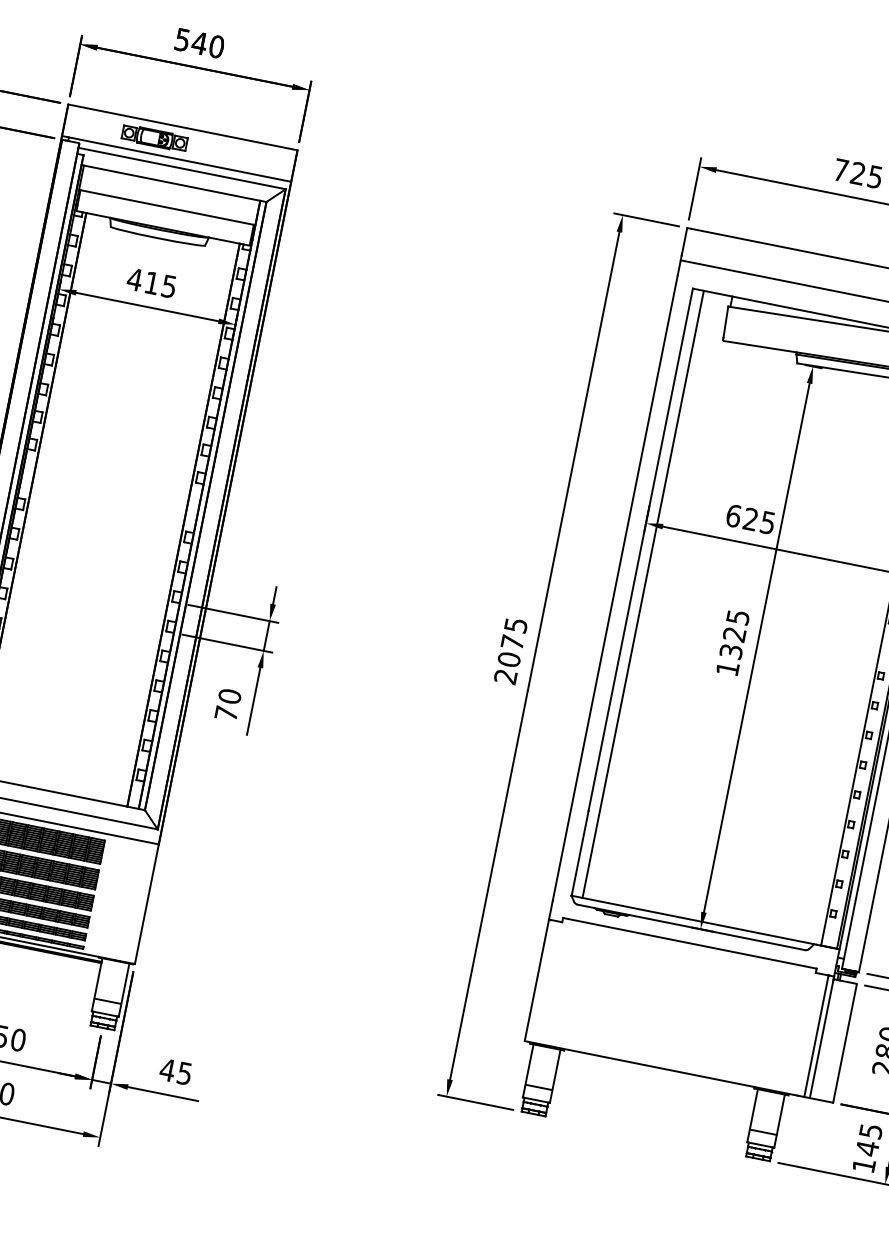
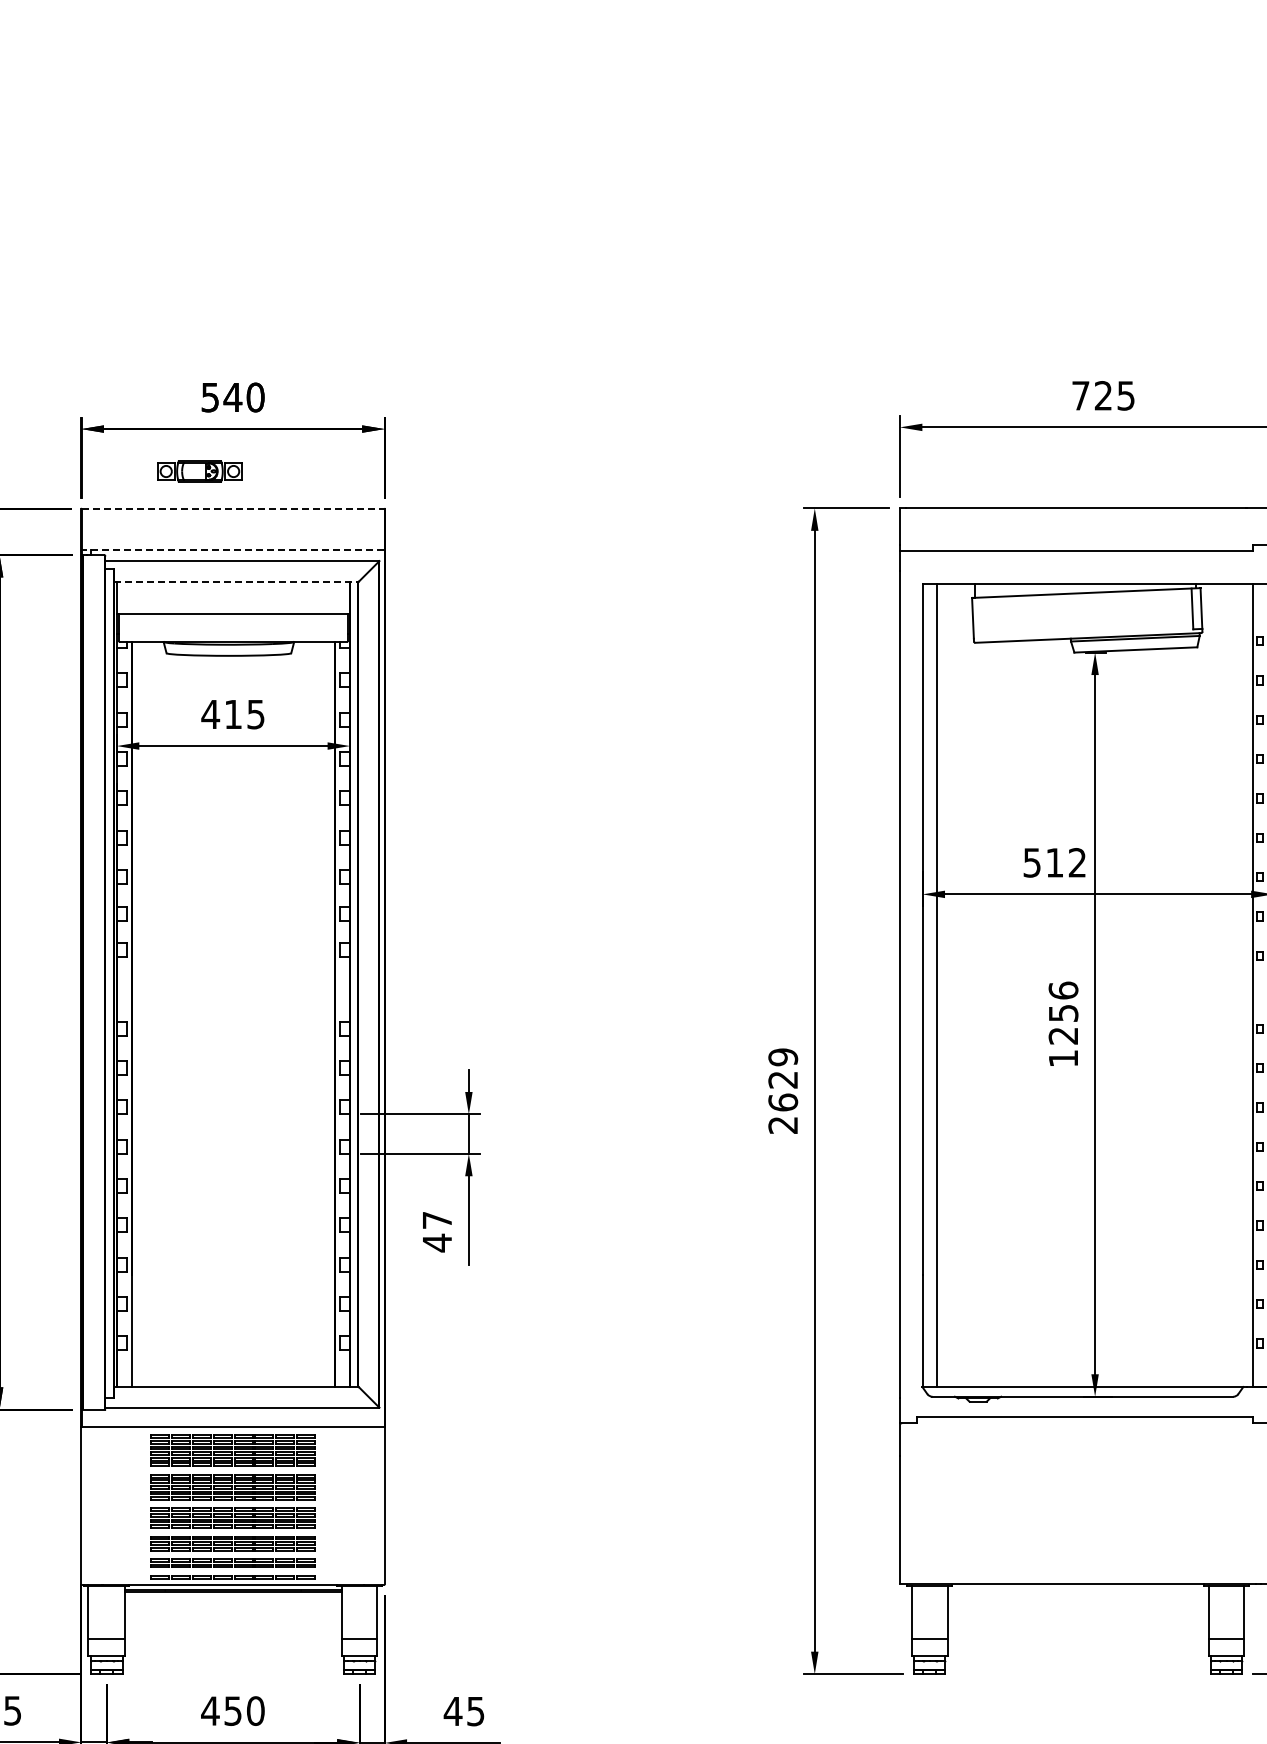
line: (183, 127) -> (233, 508), solid -> dashed
part: (154, 138) -> (199, 471), moved
line: (176, 159) -> (232, 550), solid -> dashed
line: (174, 183) -> (236, 582), solid -> dashed
text: (750, 519) -> (1054, 862), 625 -> 512
text: (734, 633) -> (1063, 1012), 1325 -> 1256
text: (512, 642) -> (782, 1079), 2075 -> 2629
text: (228, 704) -> (437, 1231), 70 -> 47

